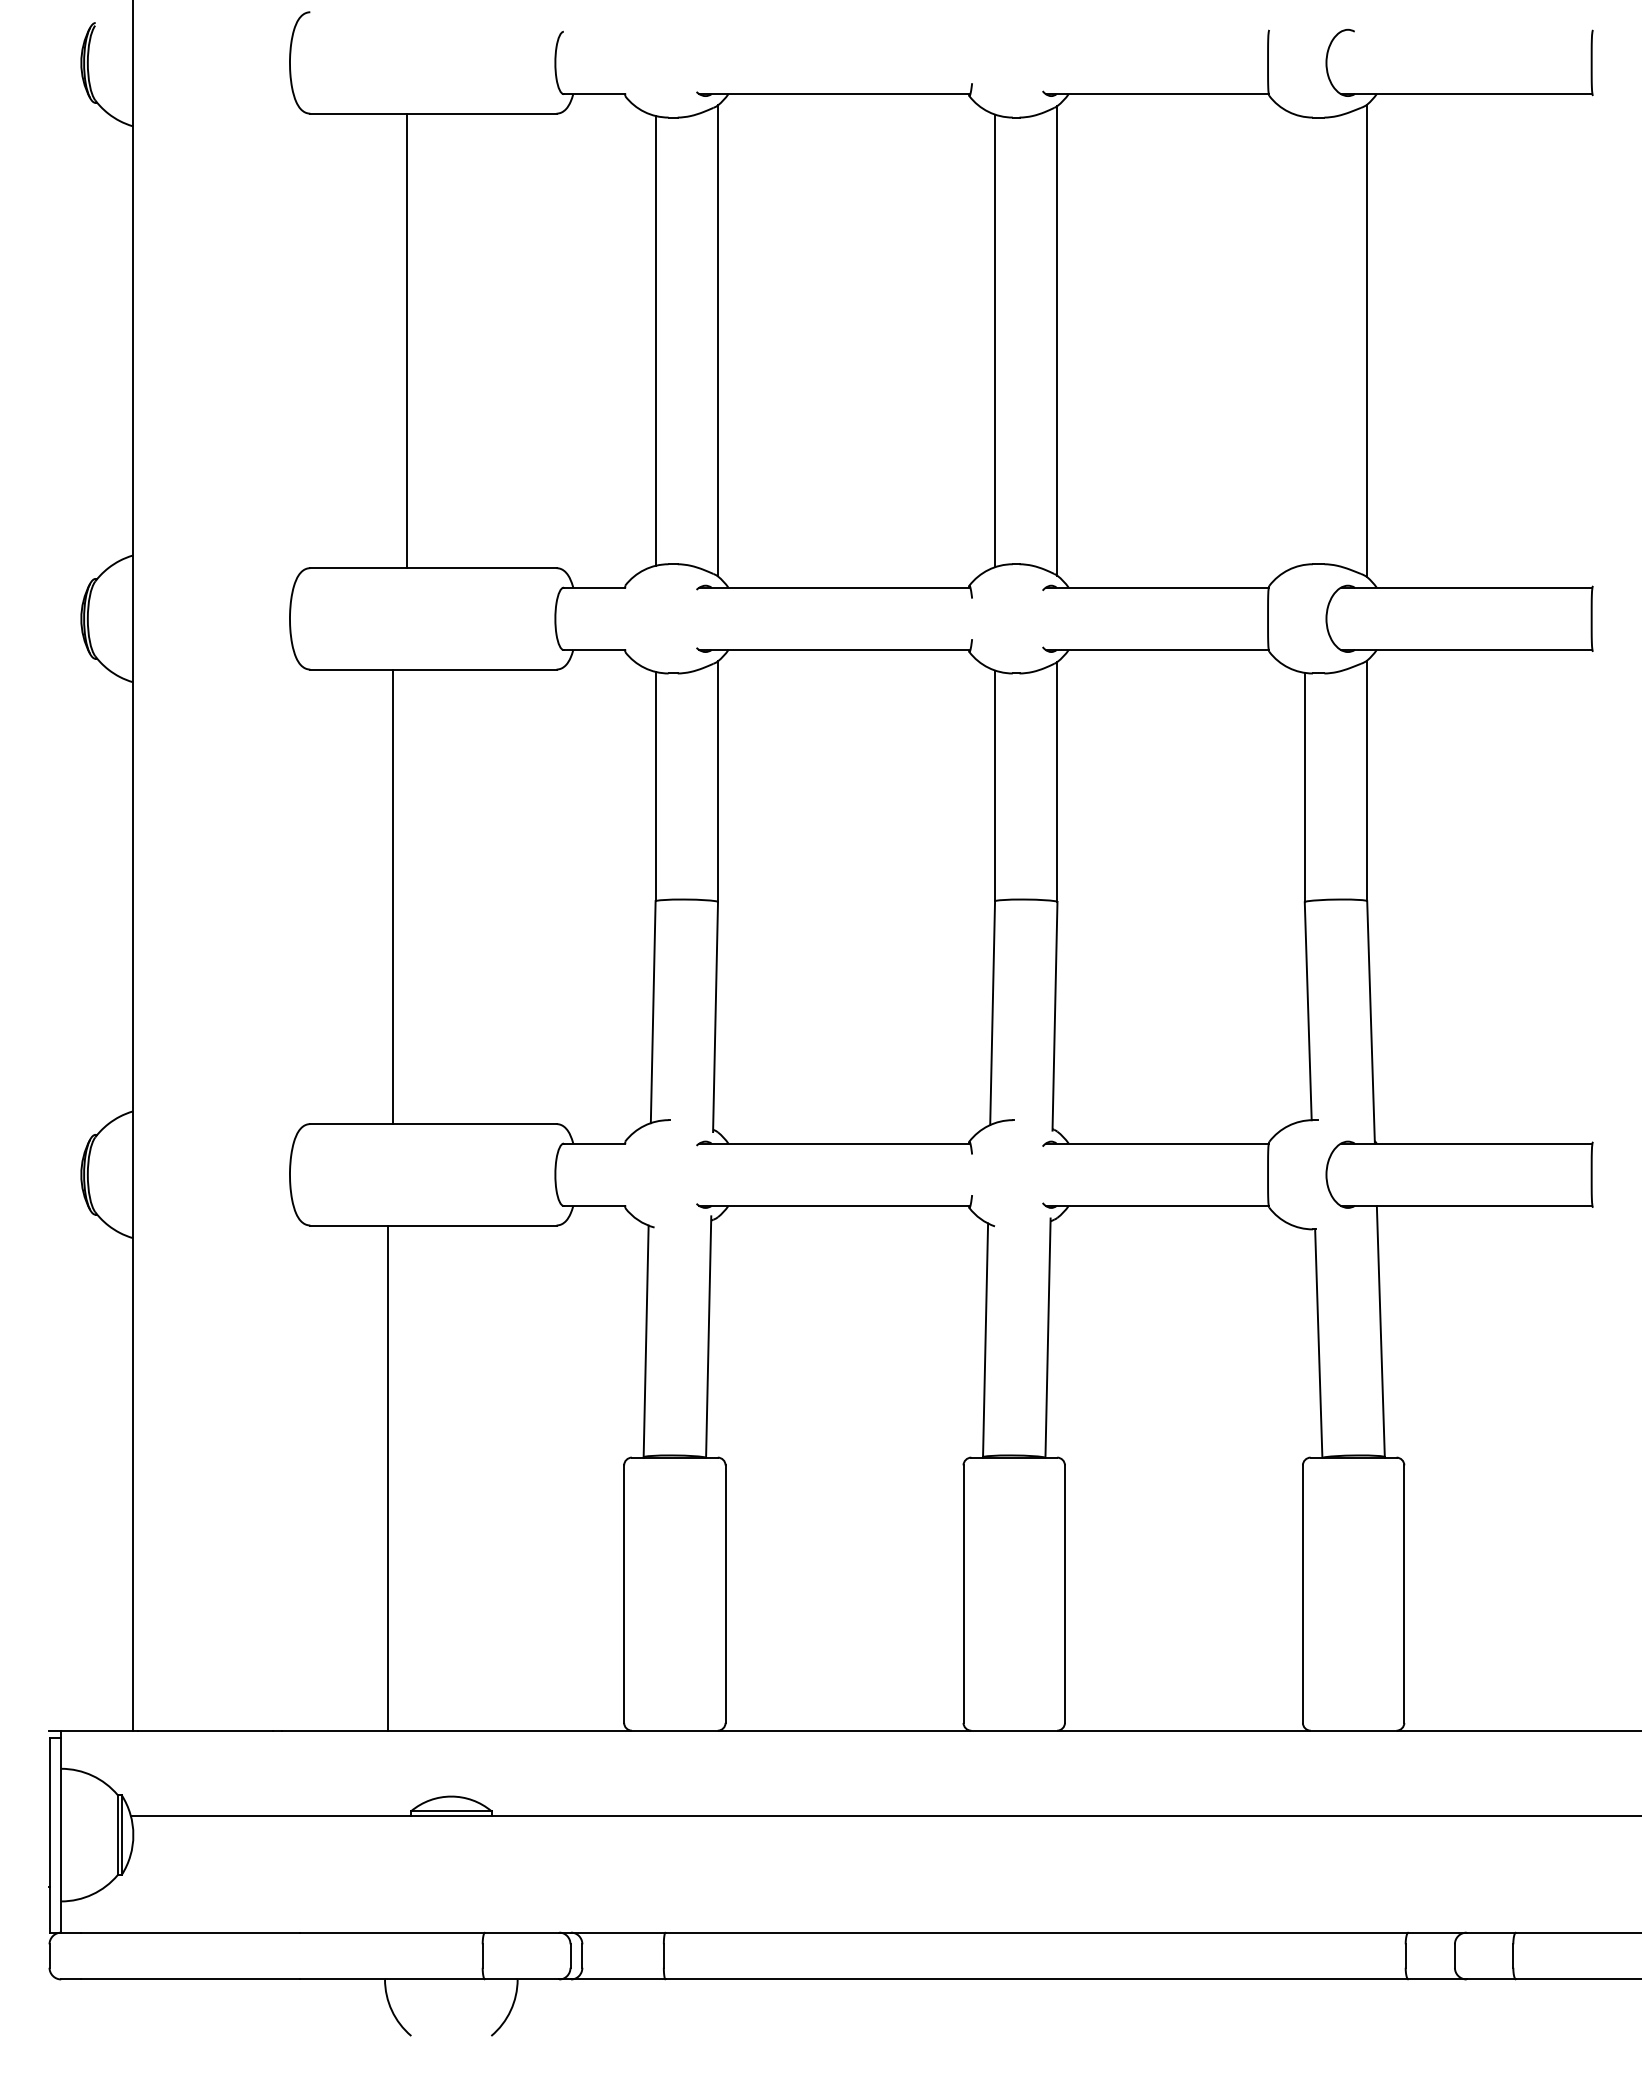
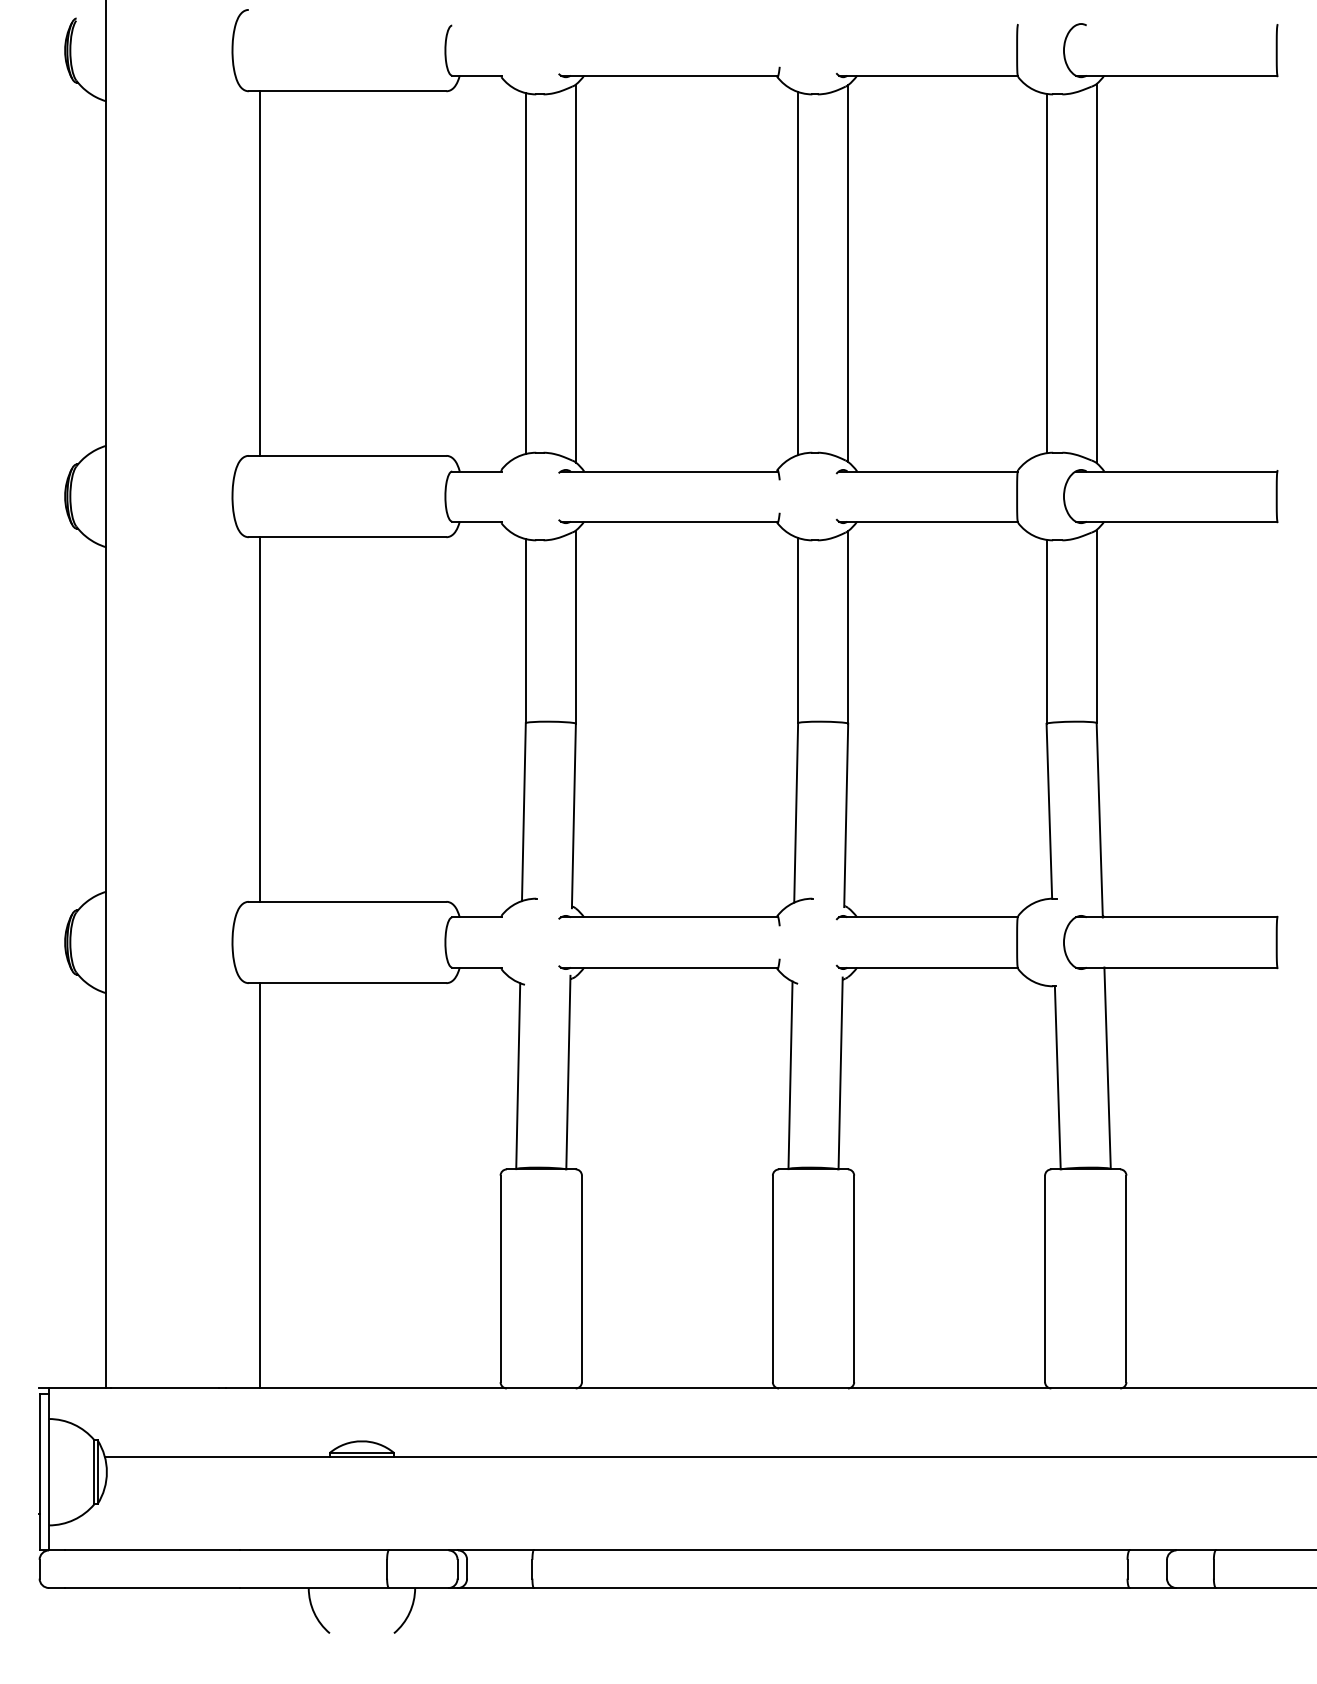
line: (406, 340) -> (259, 273), moved
line: (1304, 340) -> (1046, 273), added
line: (392, 896) -> (259, 719), moved
line: (387, 1477) -> (259, 1185), moved

